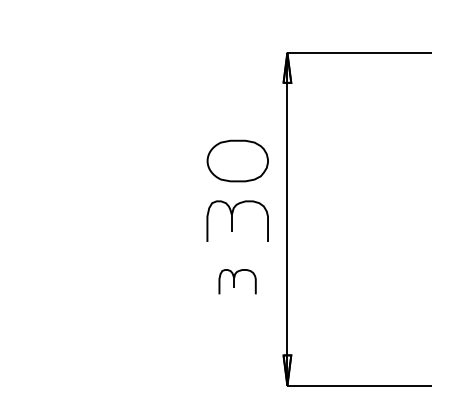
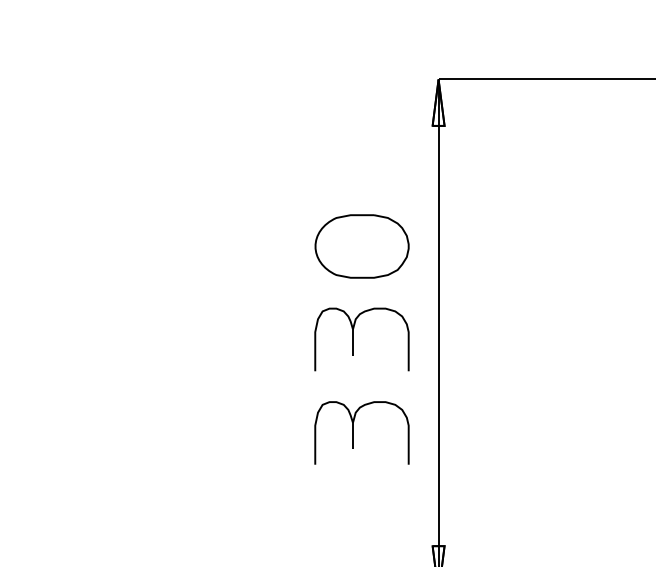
part: (237, 281) -> (361, 432), size x1.67

